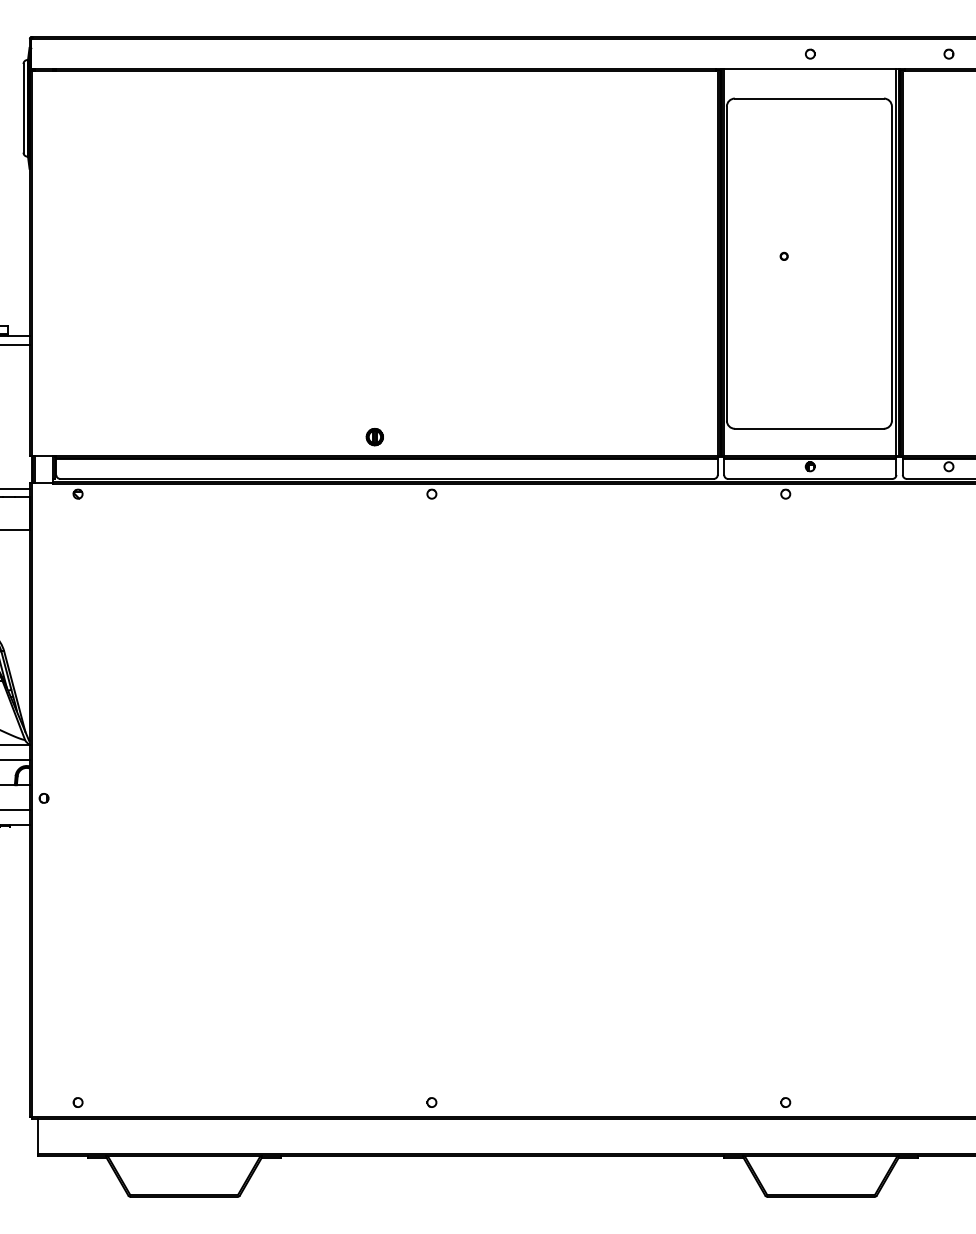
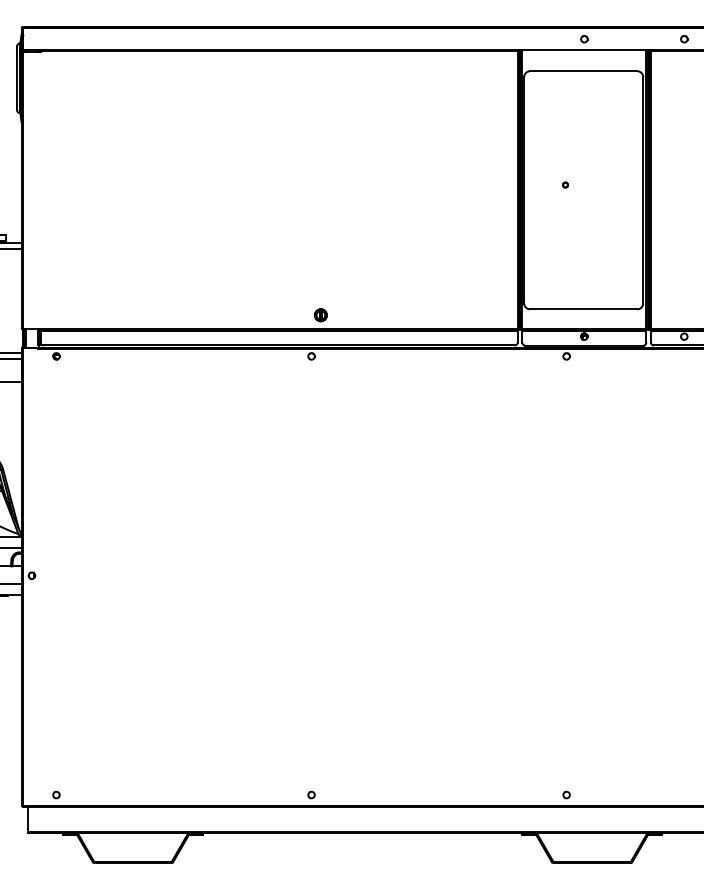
part: (374, 437) -> (320, 315), moved

